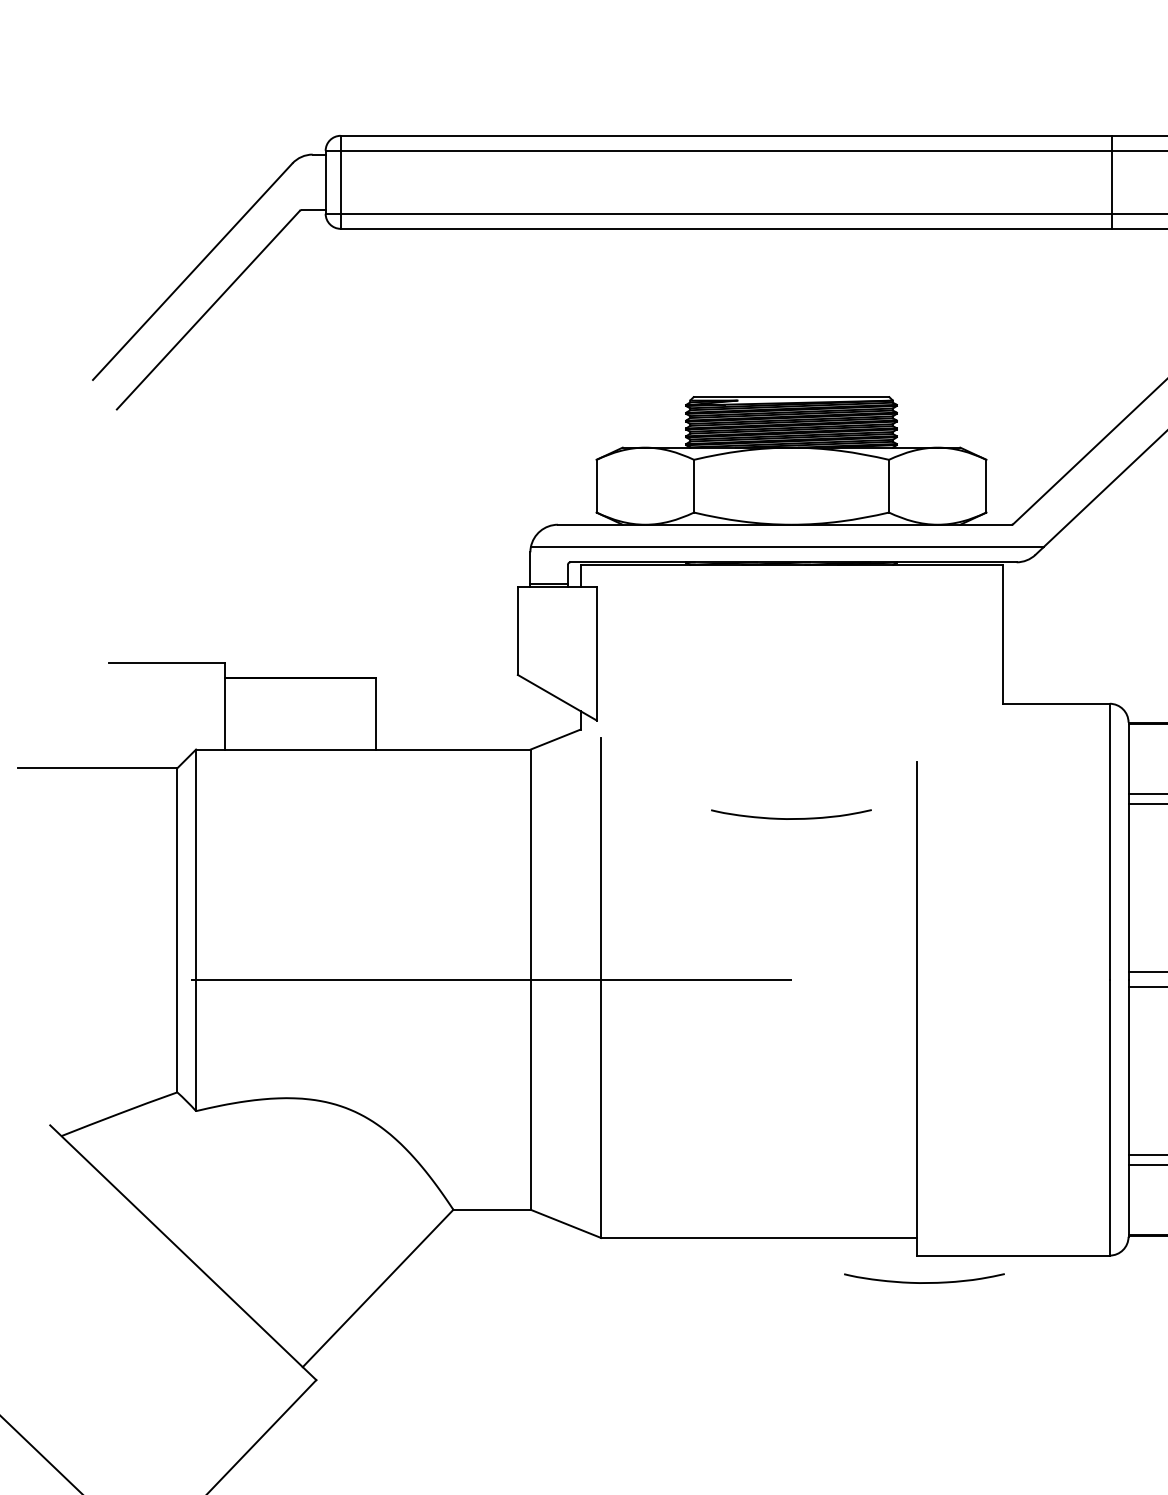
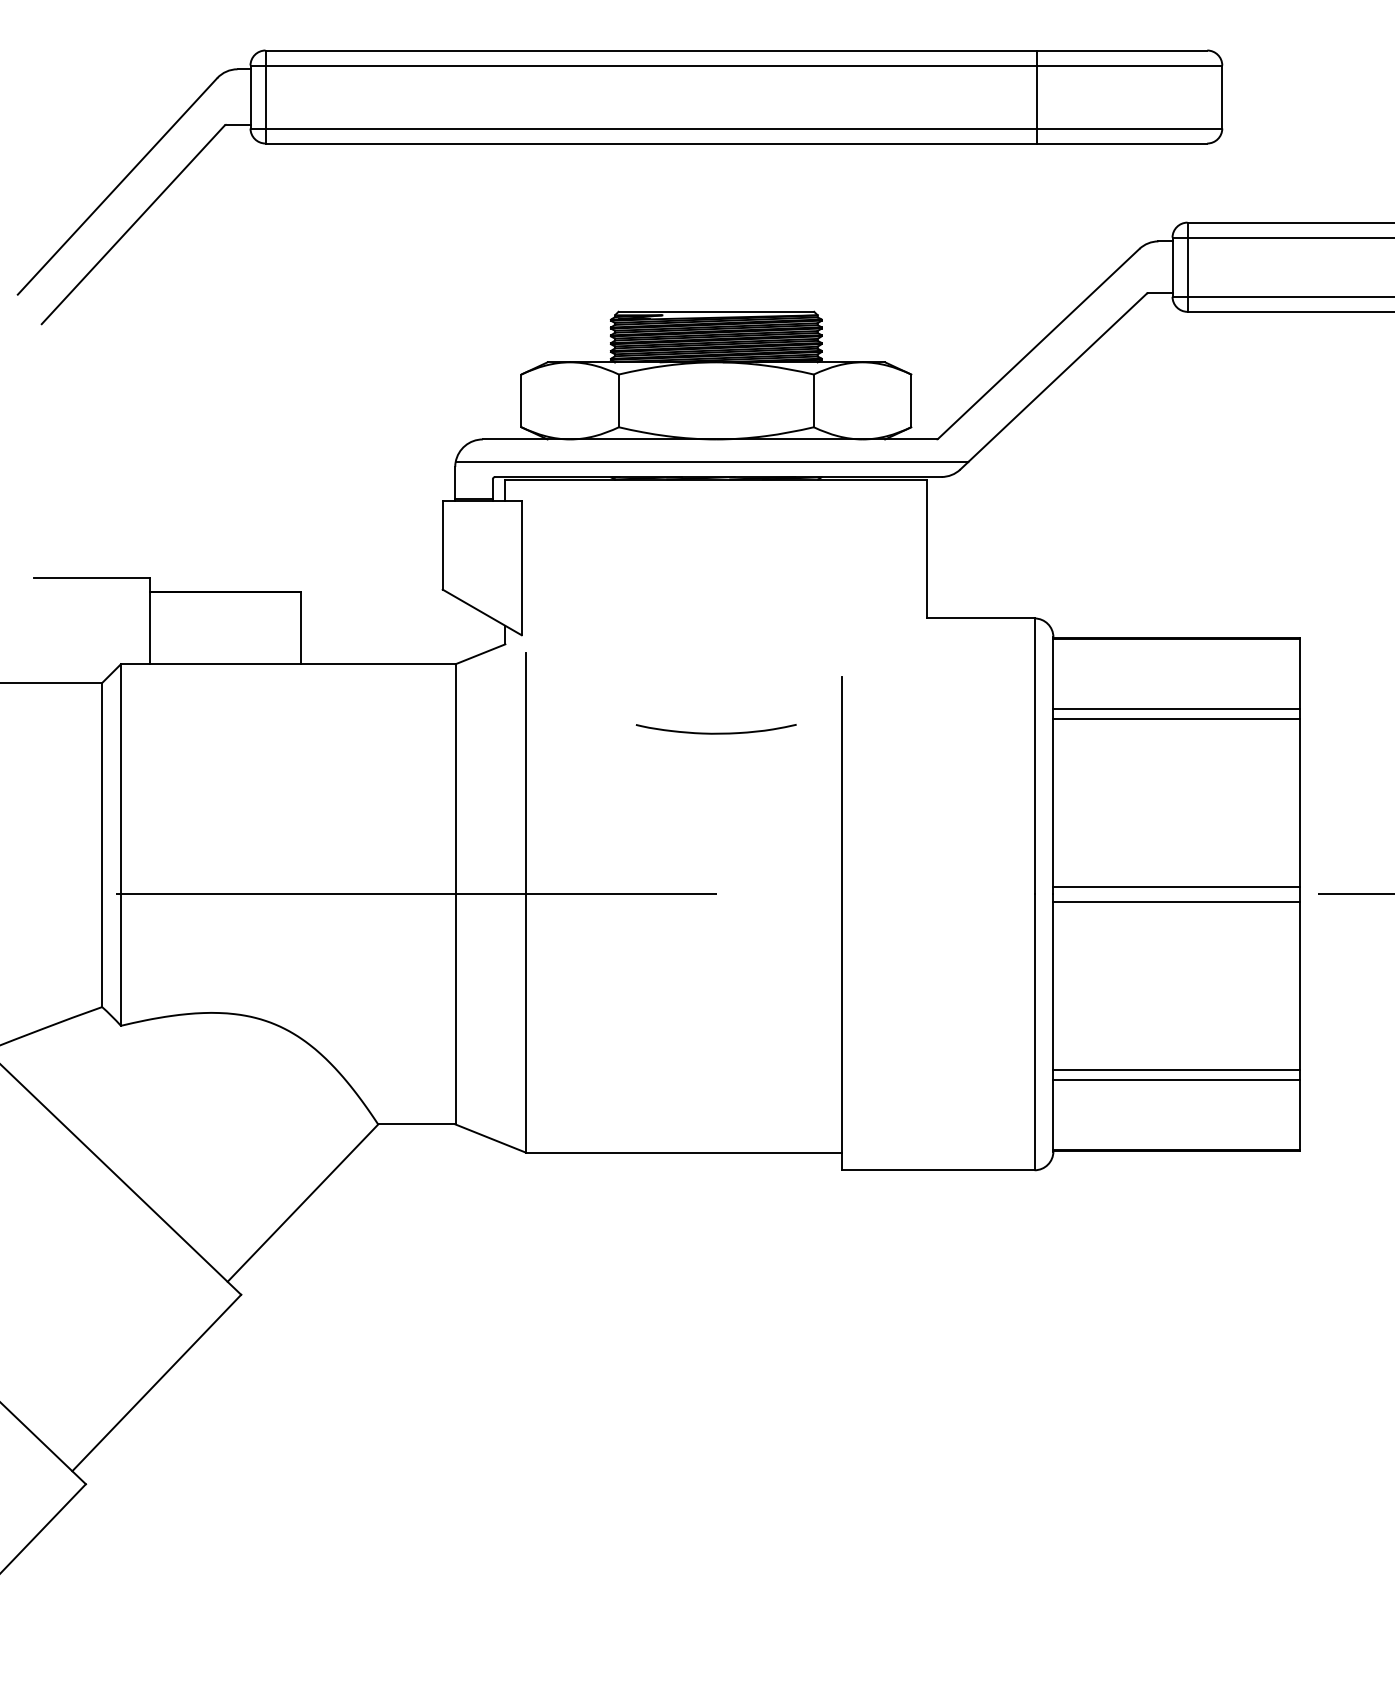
curve: (923, 1281) -> (848, 1196), removed

